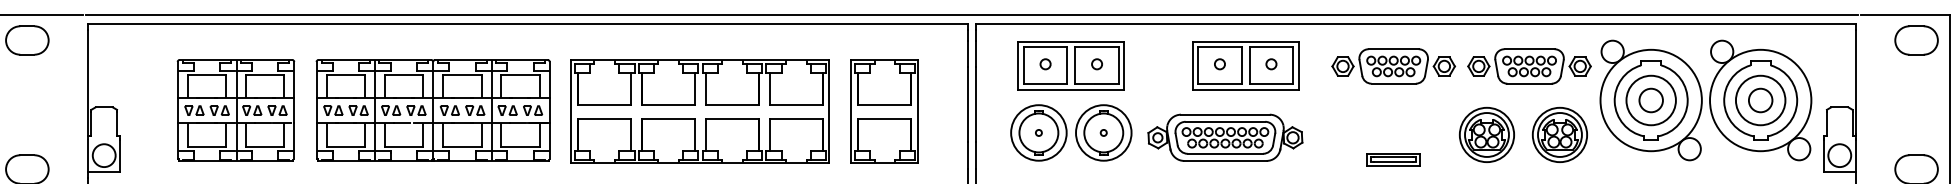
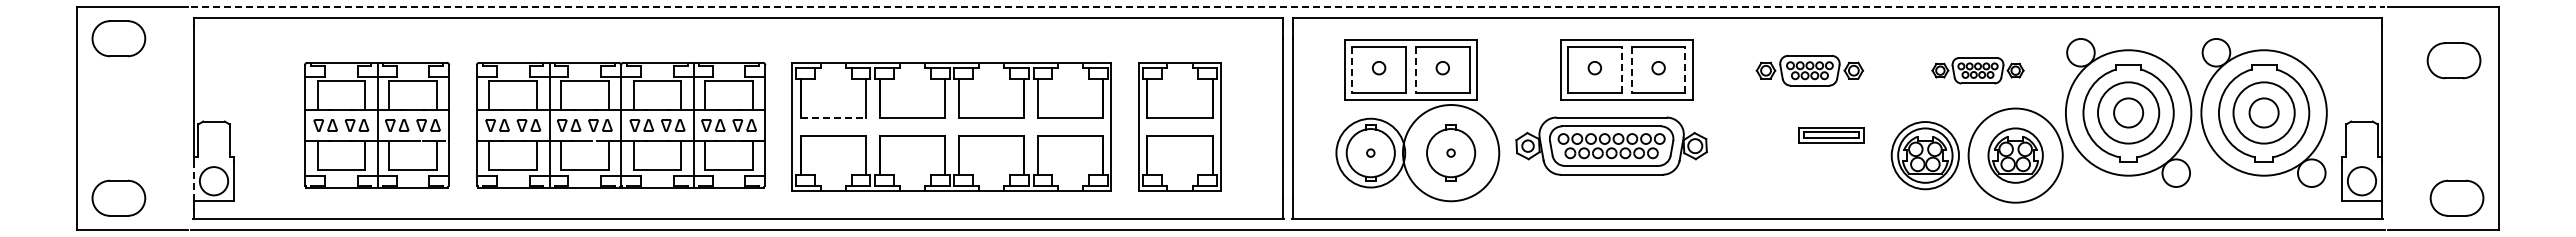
line: (972, 15) -> (1288, 7), solid -> dashed
part: (1916, 40) -> (2453, 60), moved
line: (1024, 66) -> (1352, 70), solid -> dashed
line: (1075, 66) -> (1415, 70), solid -> dashed
line: (1241, 66) -> (1621, 70), solid -> dashed
line: (1249, 66) -> (1631, 70), solid -> dashed
line: (1293, 66) -> (1685, 70), solid -> dashed
part: (1393, 66) -> (1809, 70), size x0.7
part: (1529, 66) -> (1977, 70), size x0.6
line: (604, 104) -> (833, 118), solid -> dashed
circle: (1103, 132) -> (1450, 152), size x1.4
circle: (1559, 134) -> (2015, 155), size x1.4
part: (1225, 137) -> (1611, 145), moved
line: (87, 155) -> (193, 181), solid -> dashed
part: (1393, 159) -> (1831, 135), moved

